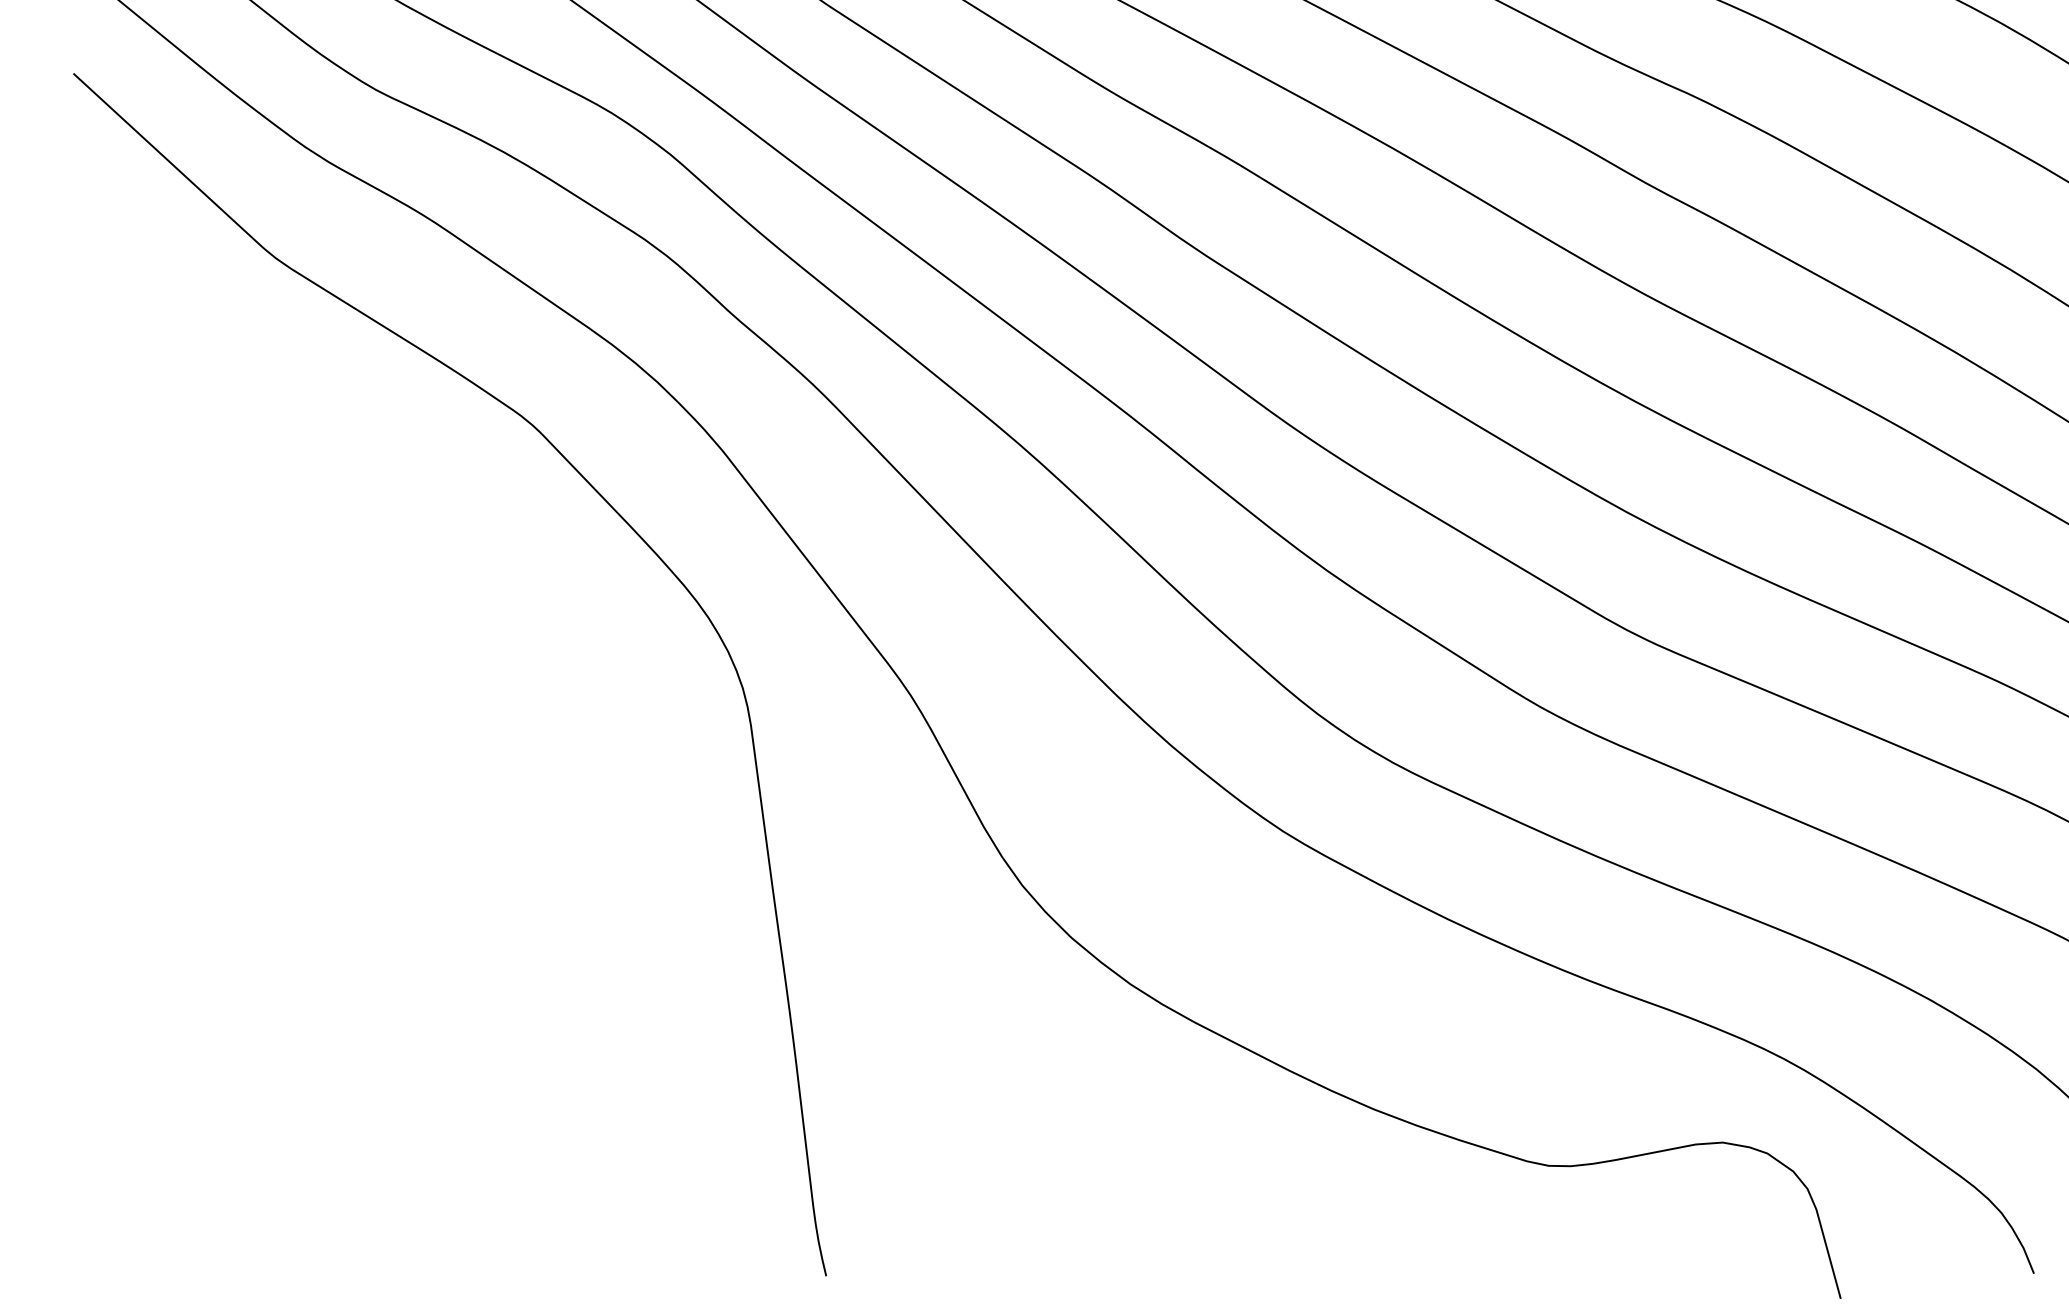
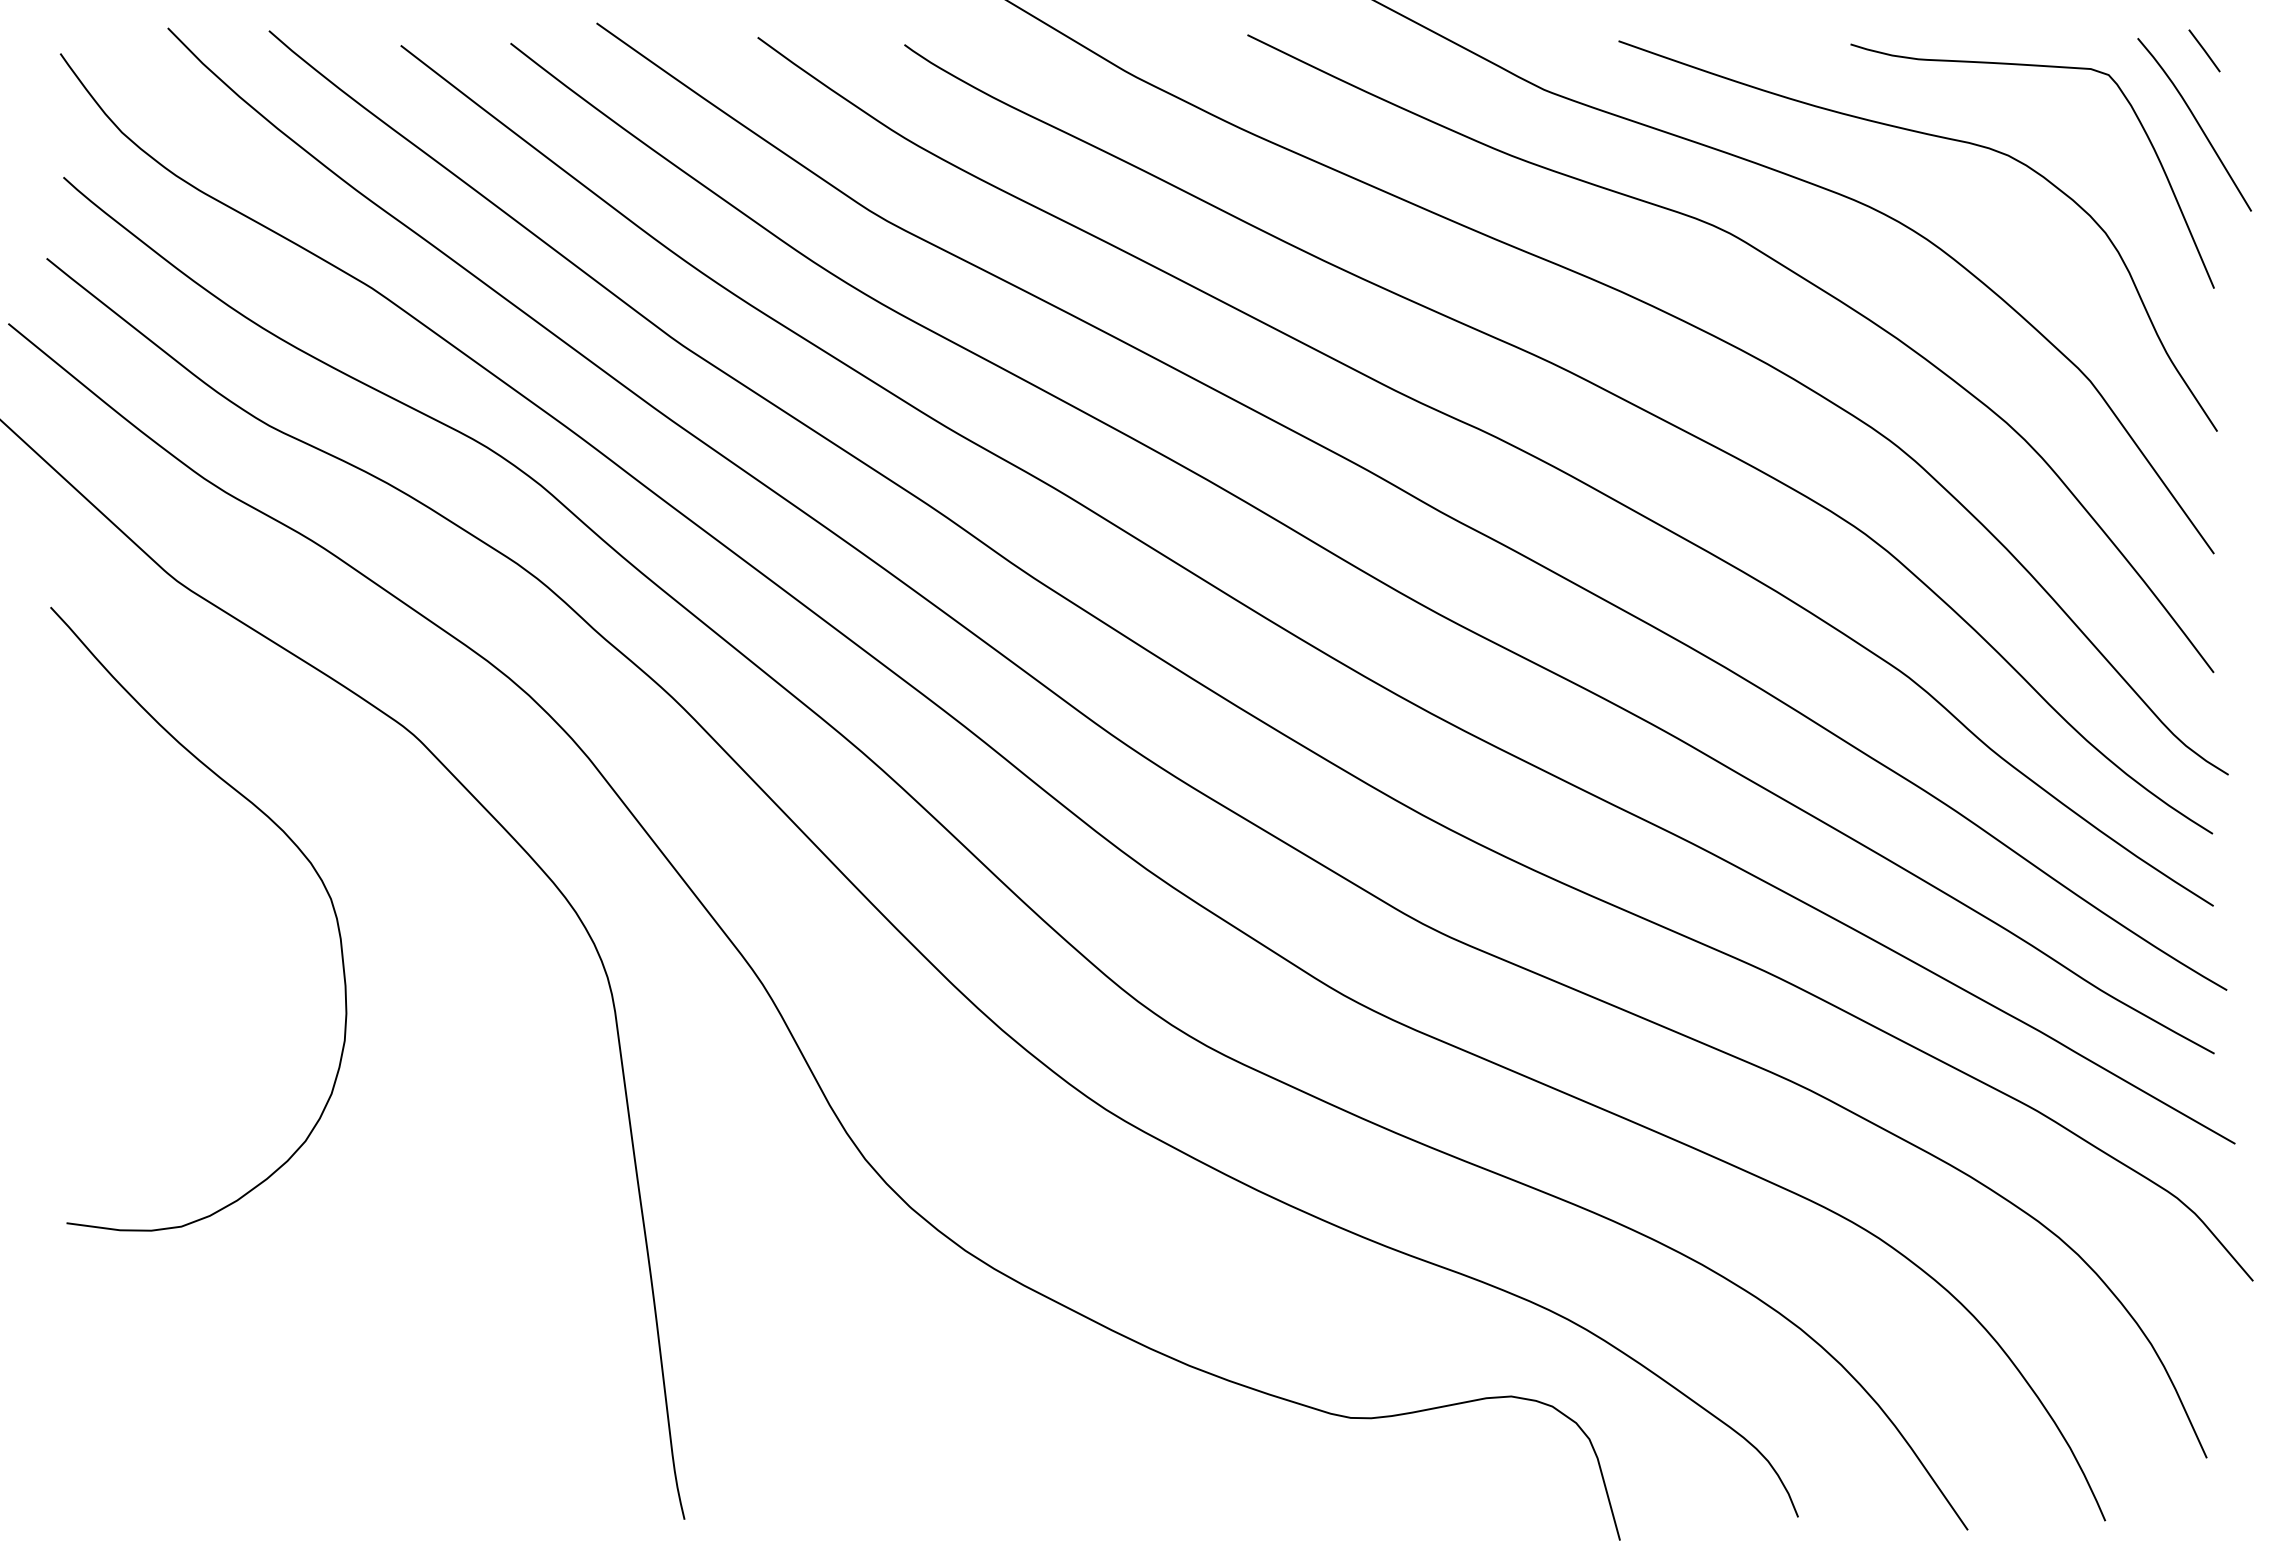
curve: (393, 534) -> (285, 835), added

